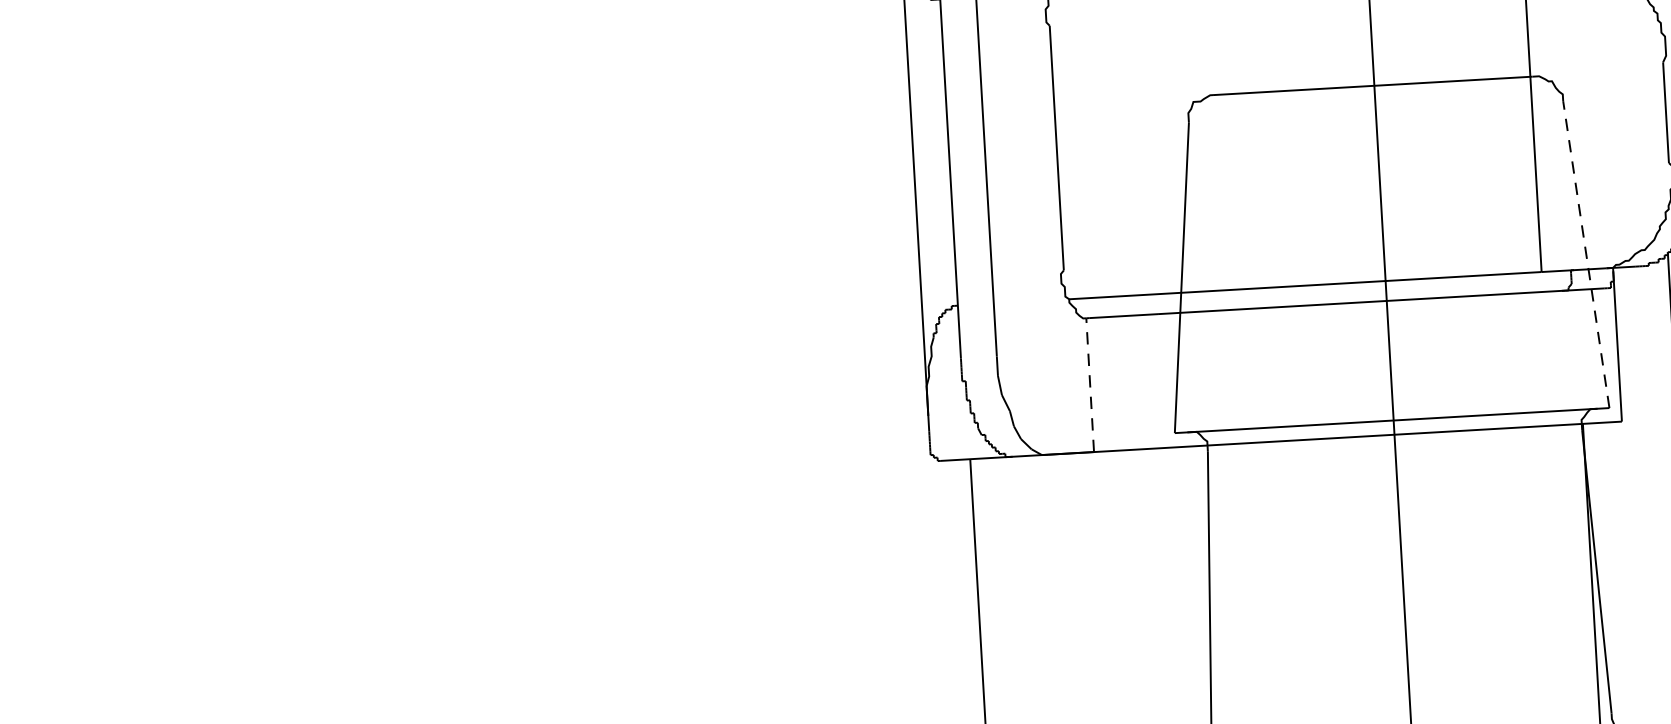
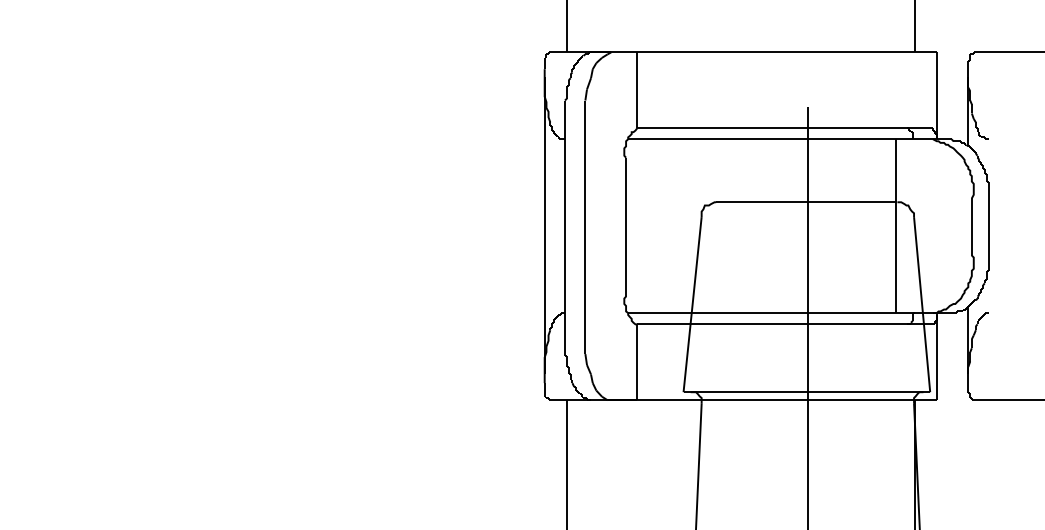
line: (1586, 254) -> (922, 304), dashed -> solid
line: (1090, 385) -> (637, 362), dashed -> solid

